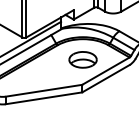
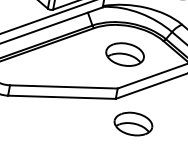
part: (97, 107) -> (132, 123), added

